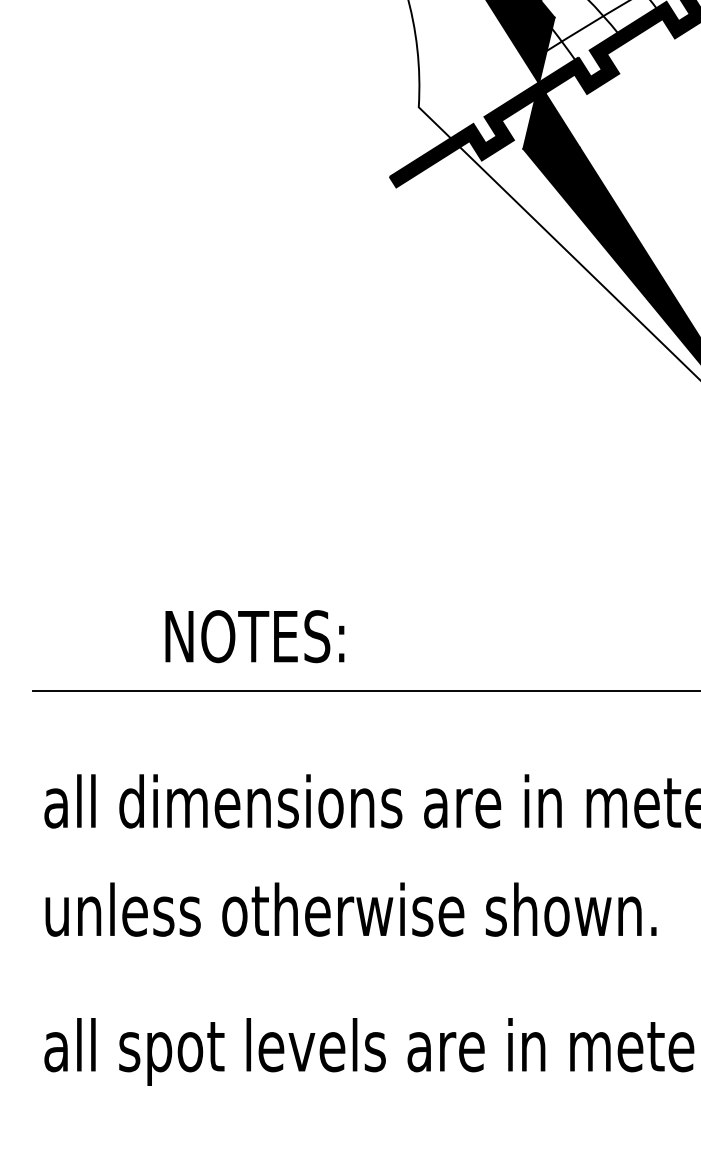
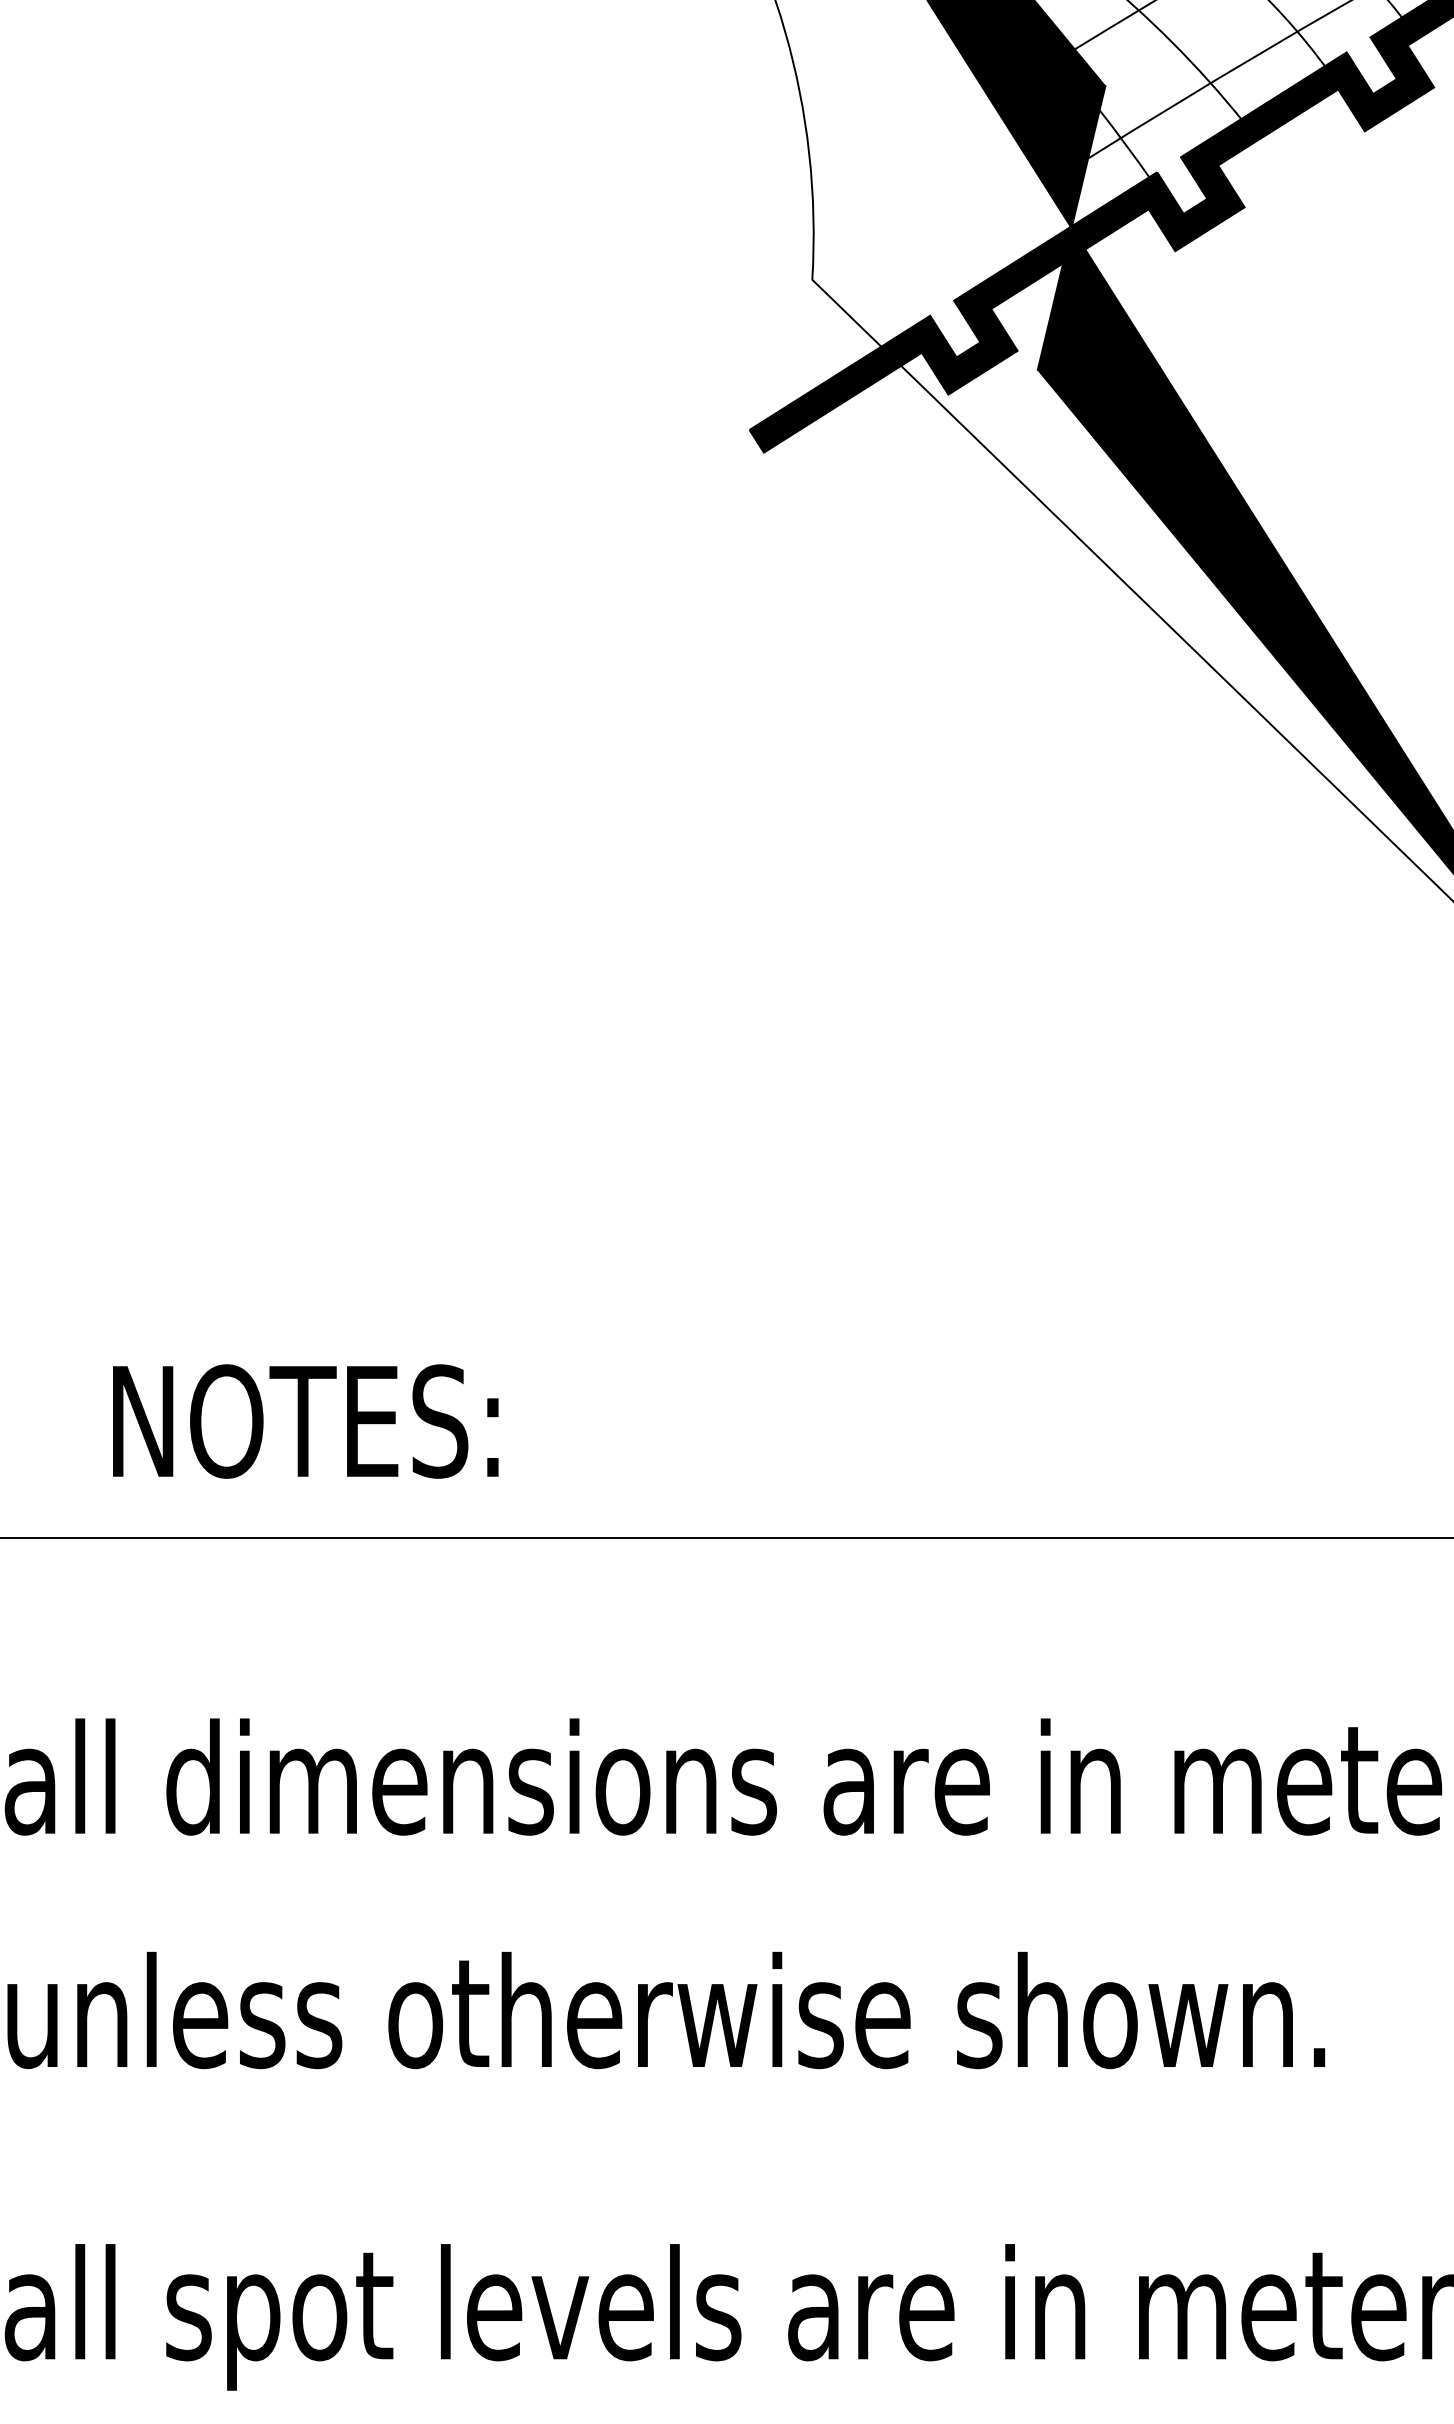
text: (254, 636) -> (304, 1421), moved

